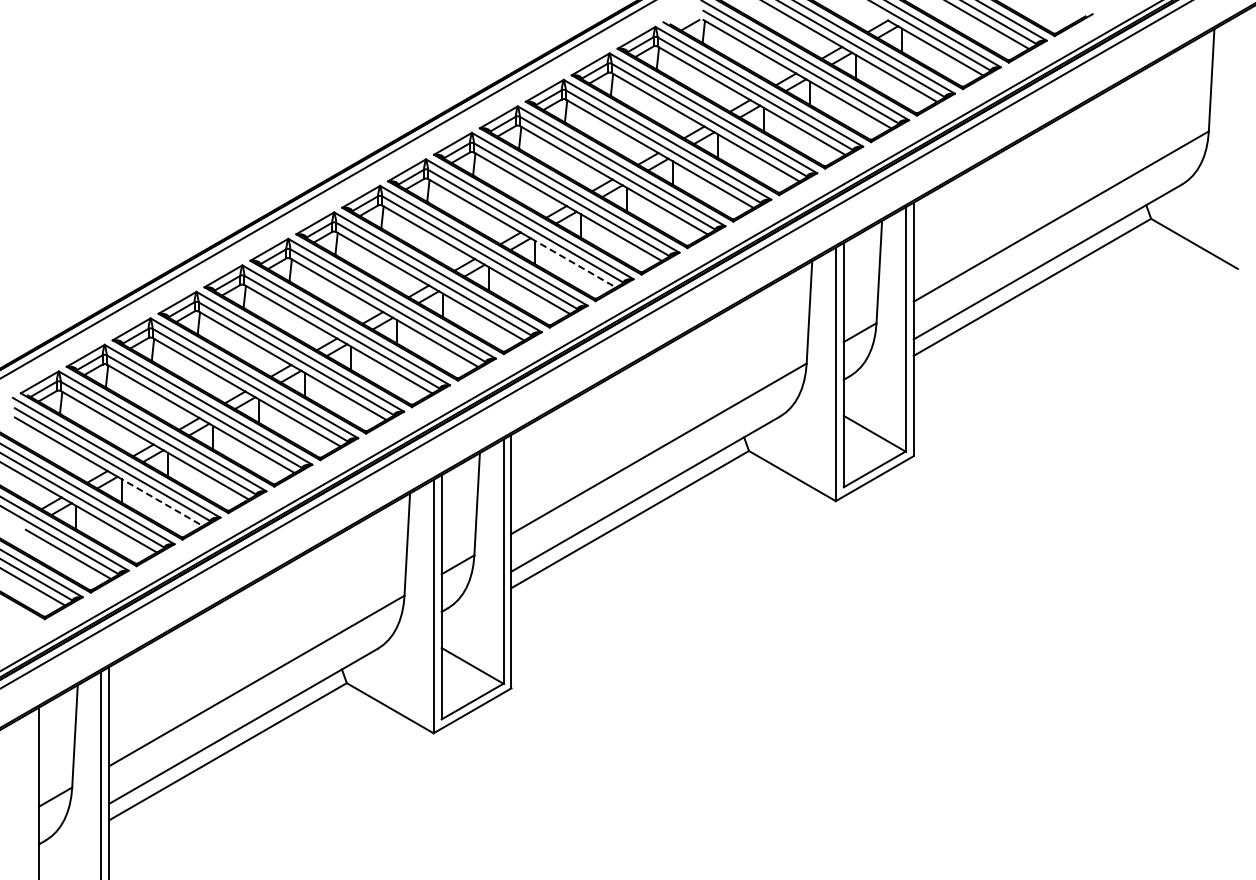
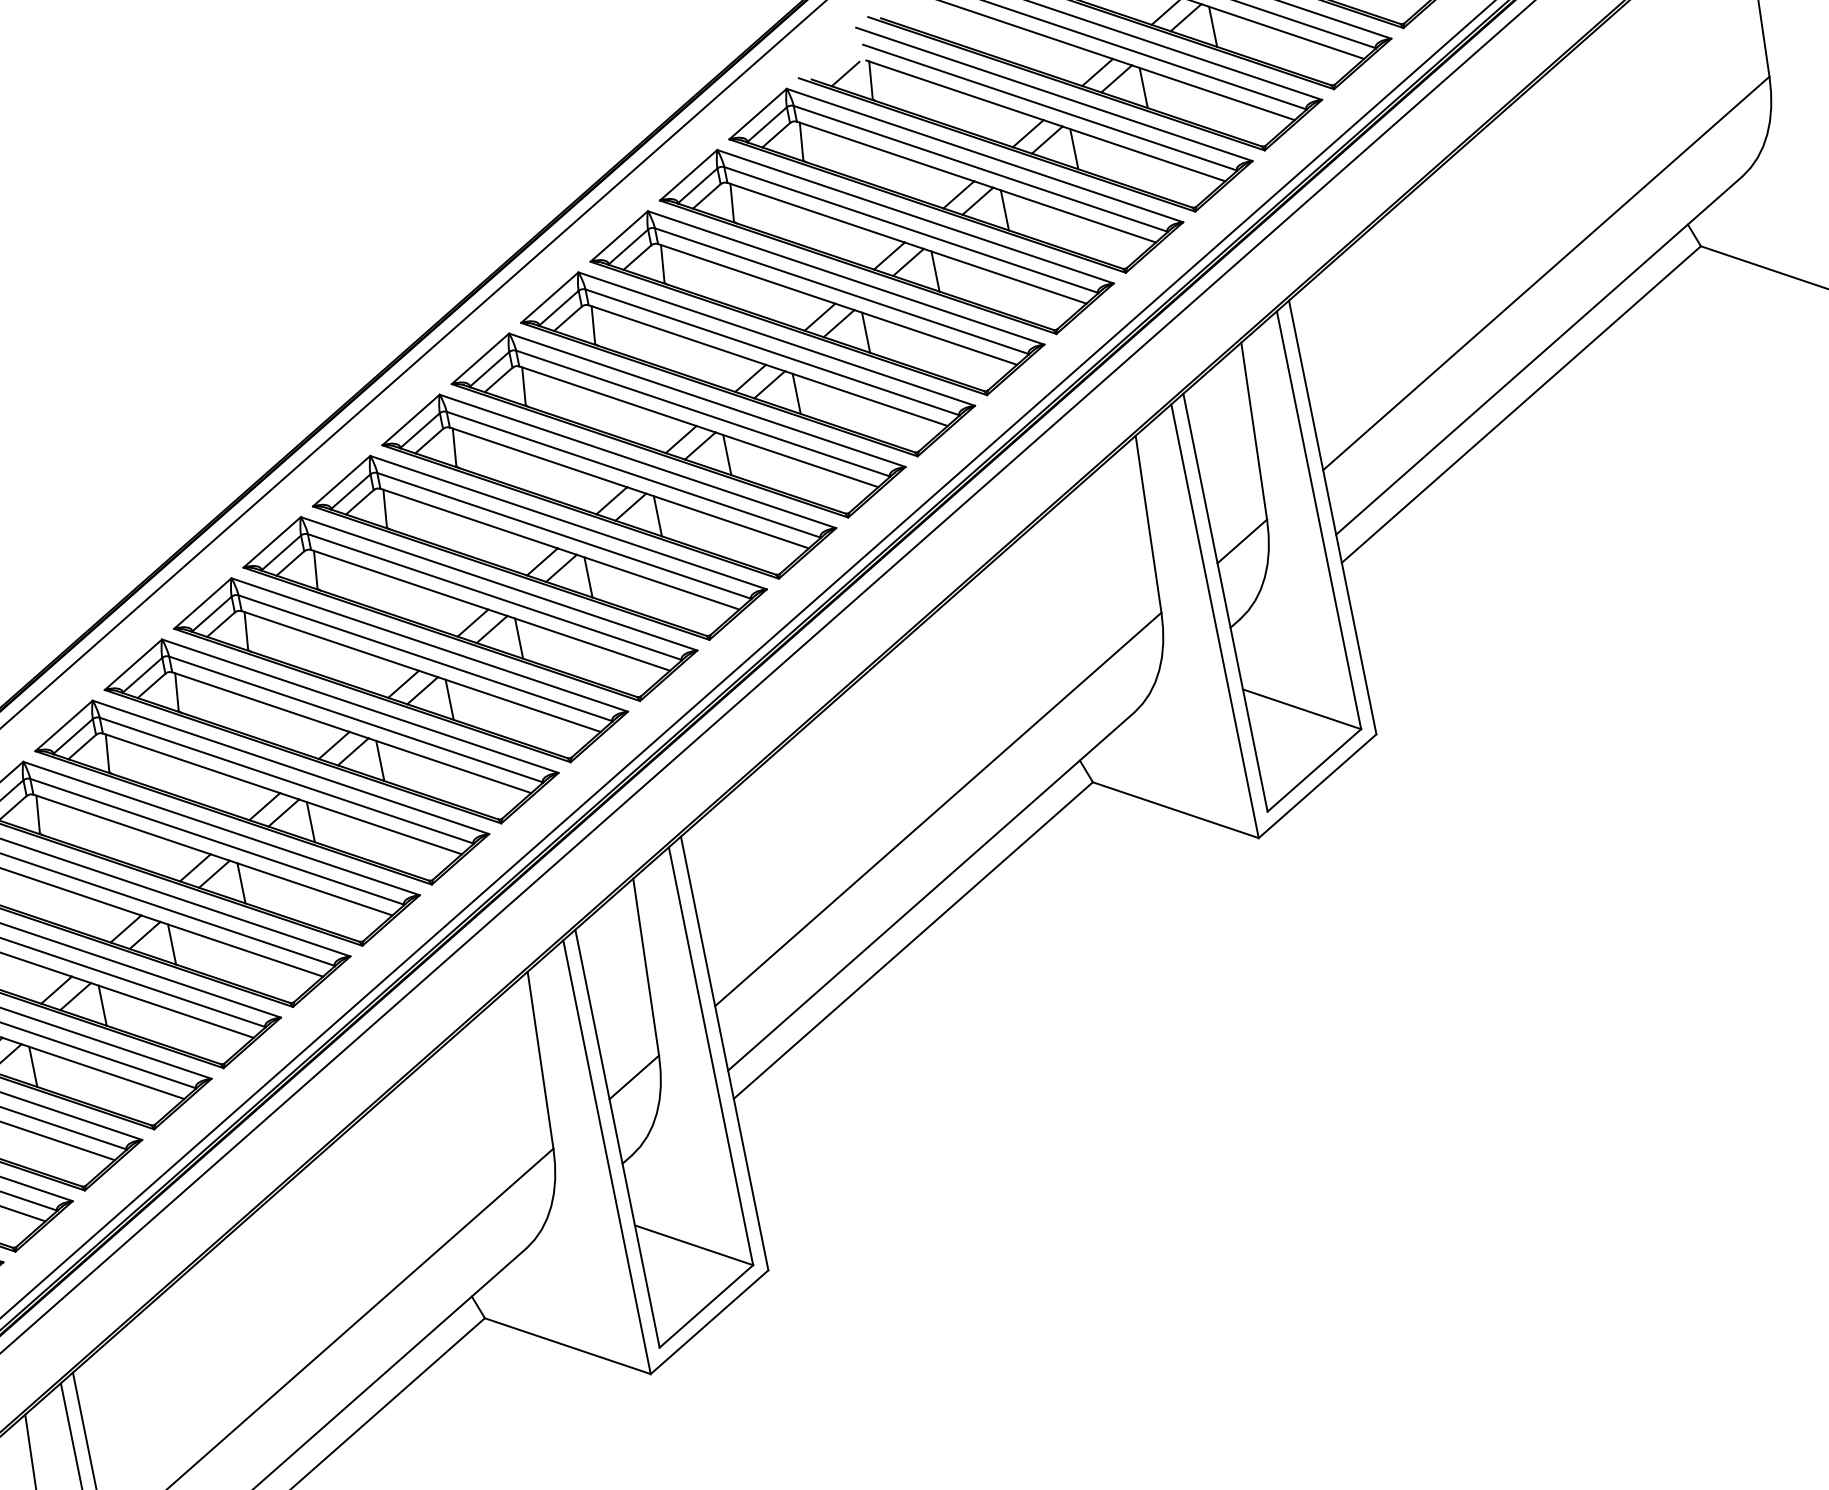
line: (573, 263) -> (727, 521), dashed -> solid
line: (160, 501) -> (103, 1071), dashed -> solid

